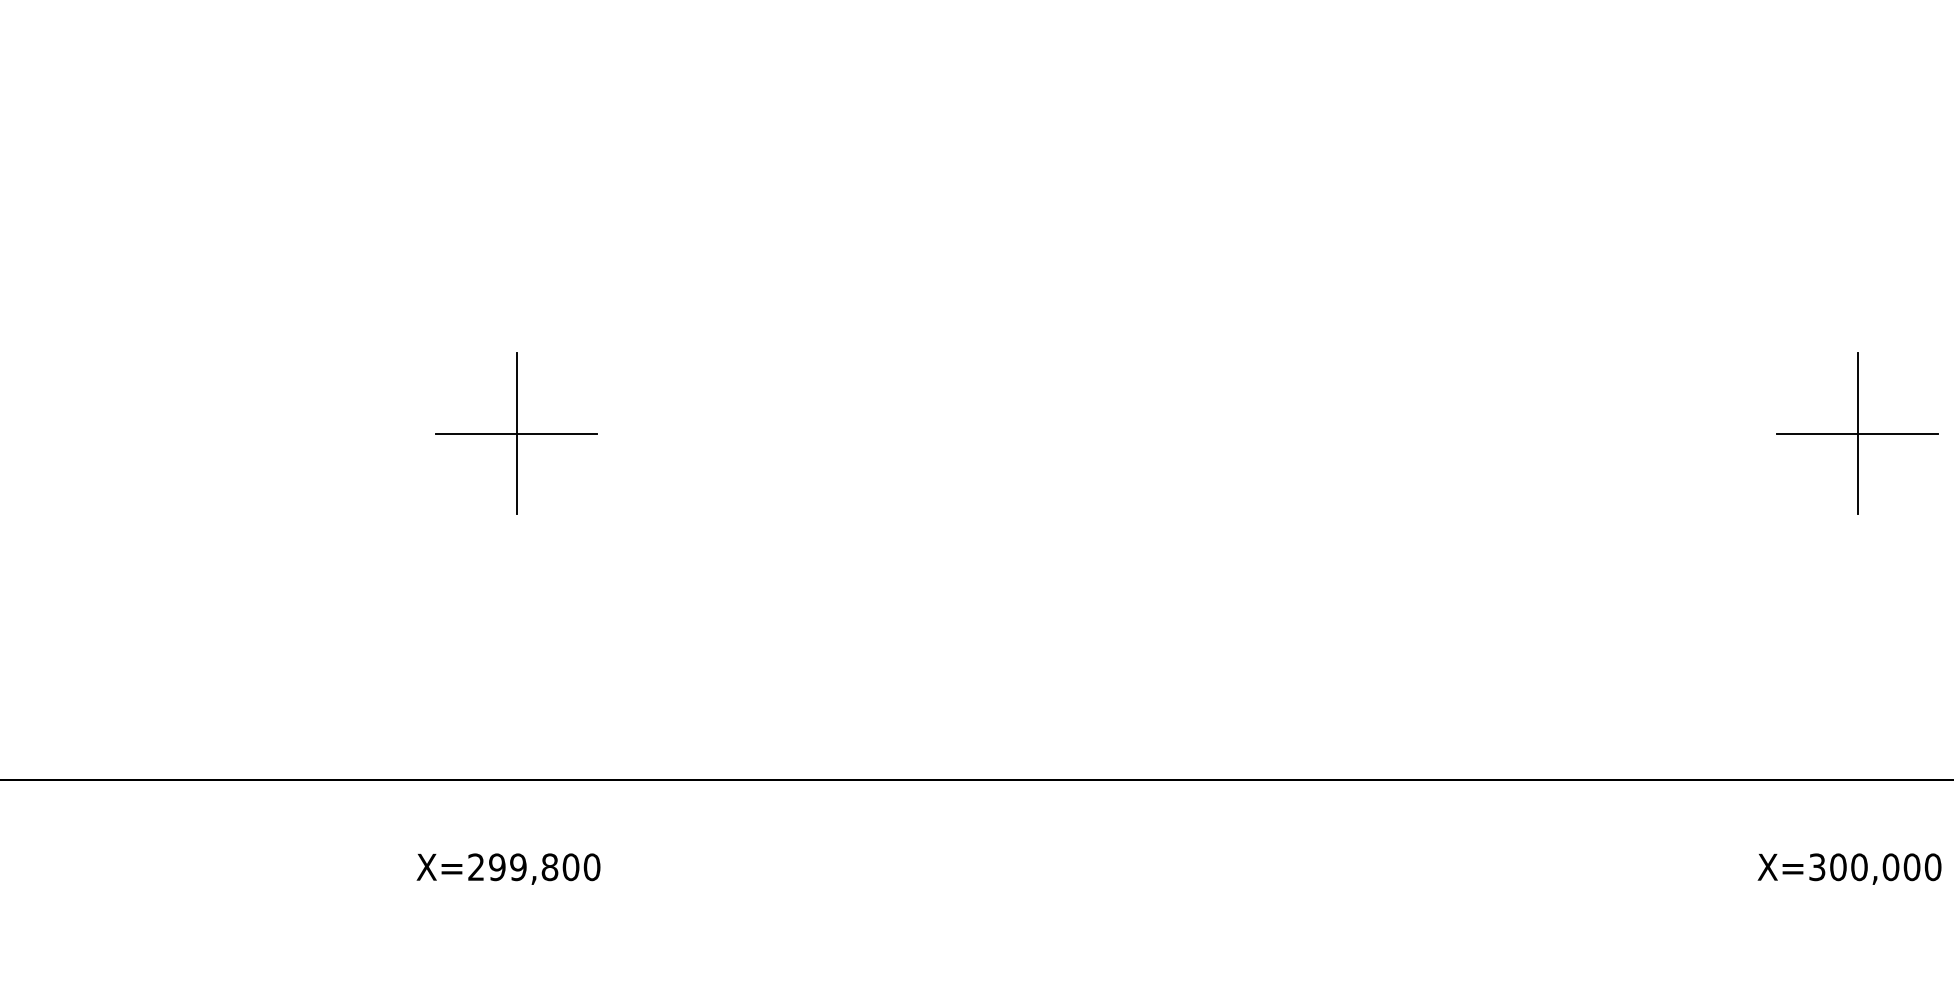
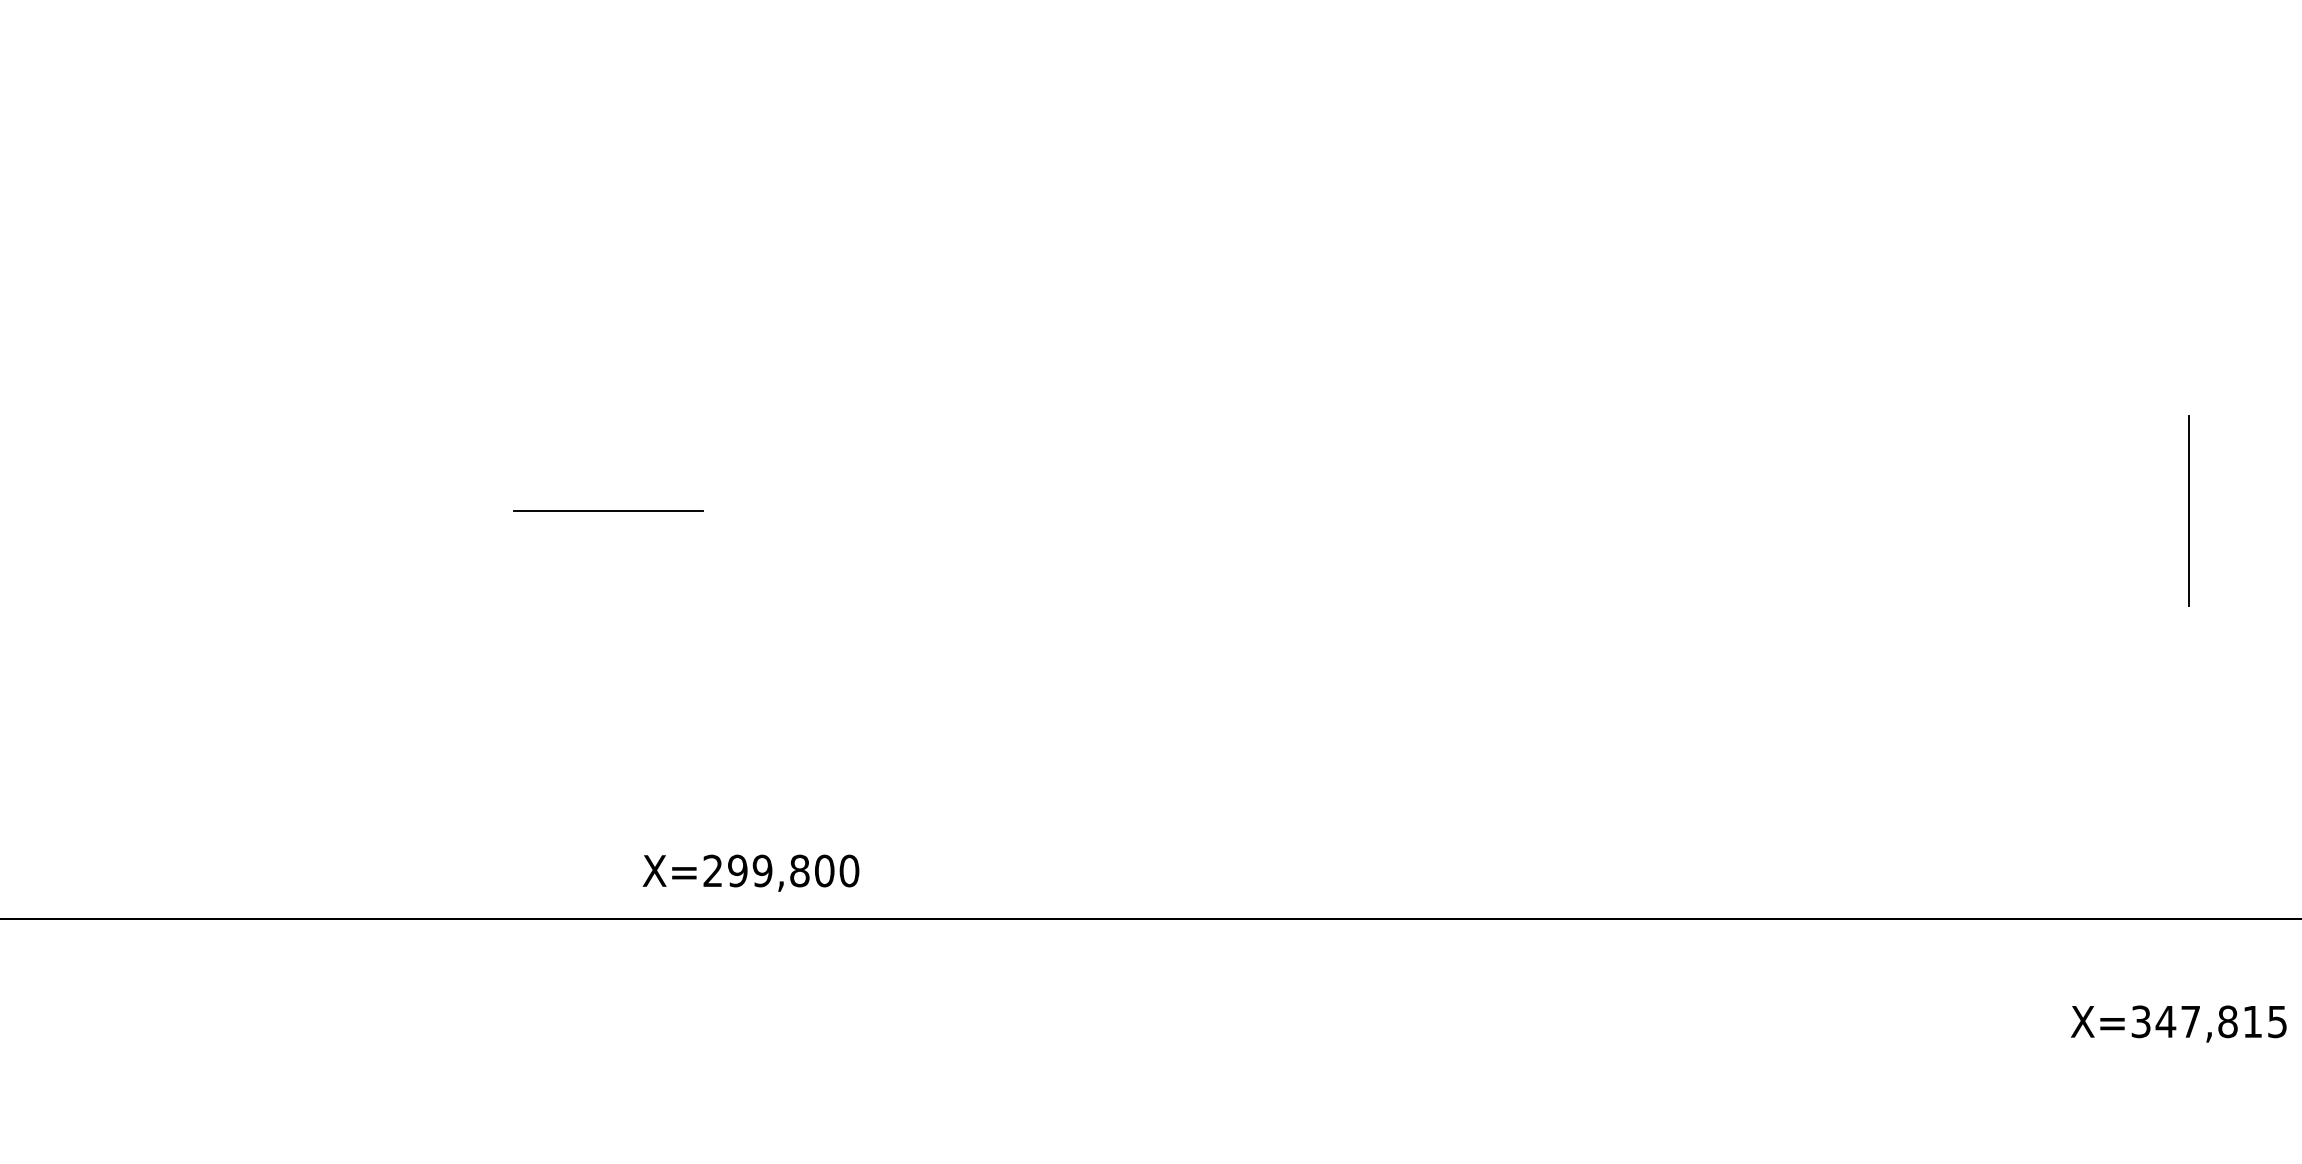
line: (516, 433) -> (608, 510), removed
line: (1857, 433) -> (2188, 510), removed
text: (1885, 867) -> (2221, 1022), X=300,000 -> X=347,815
text: (508, 868) -> (750, 872), moved

